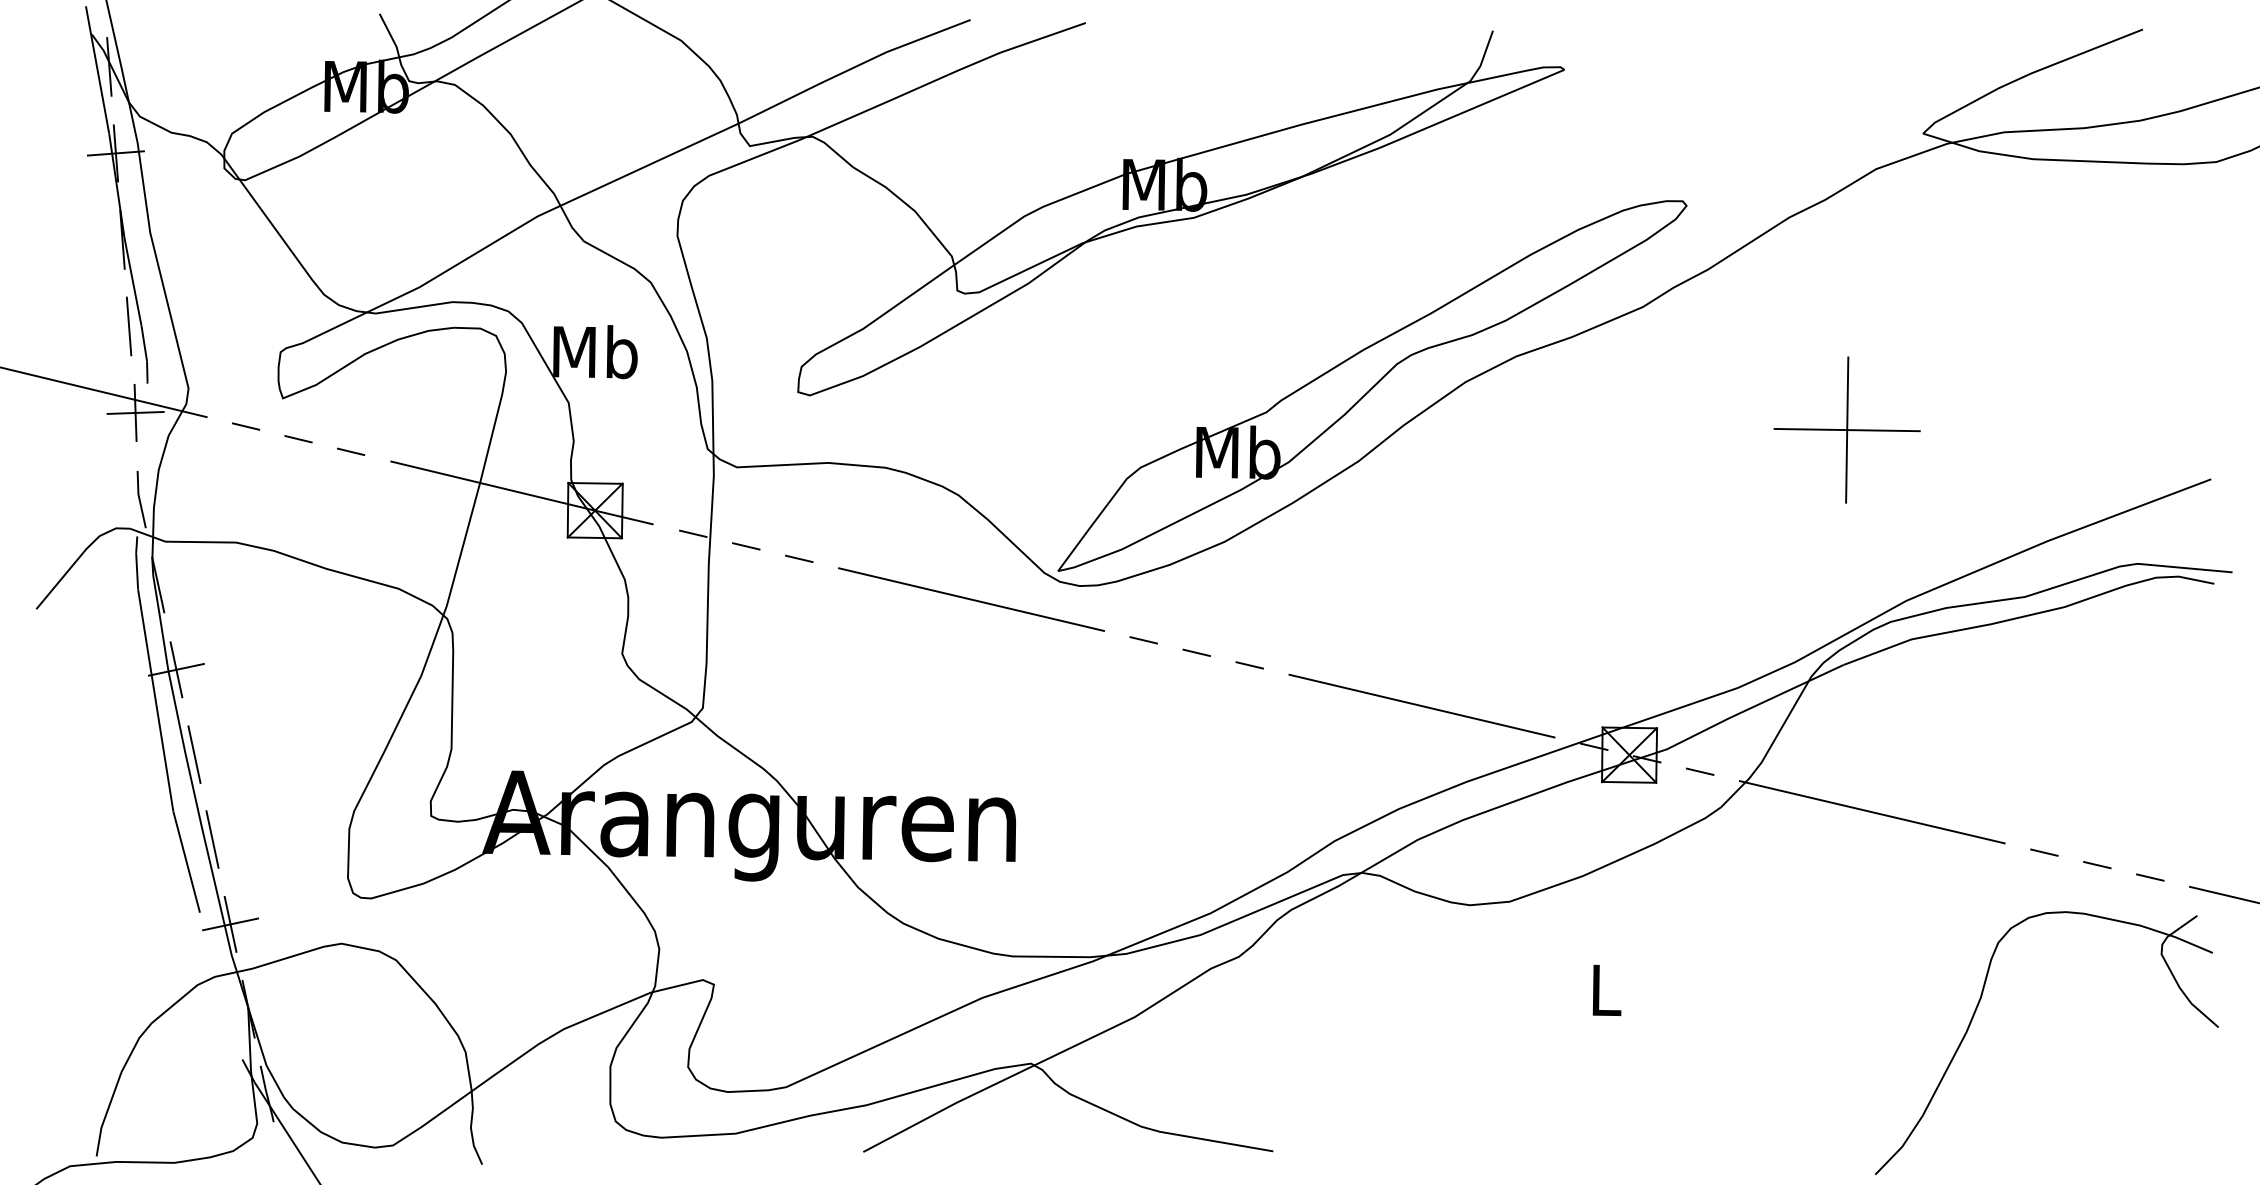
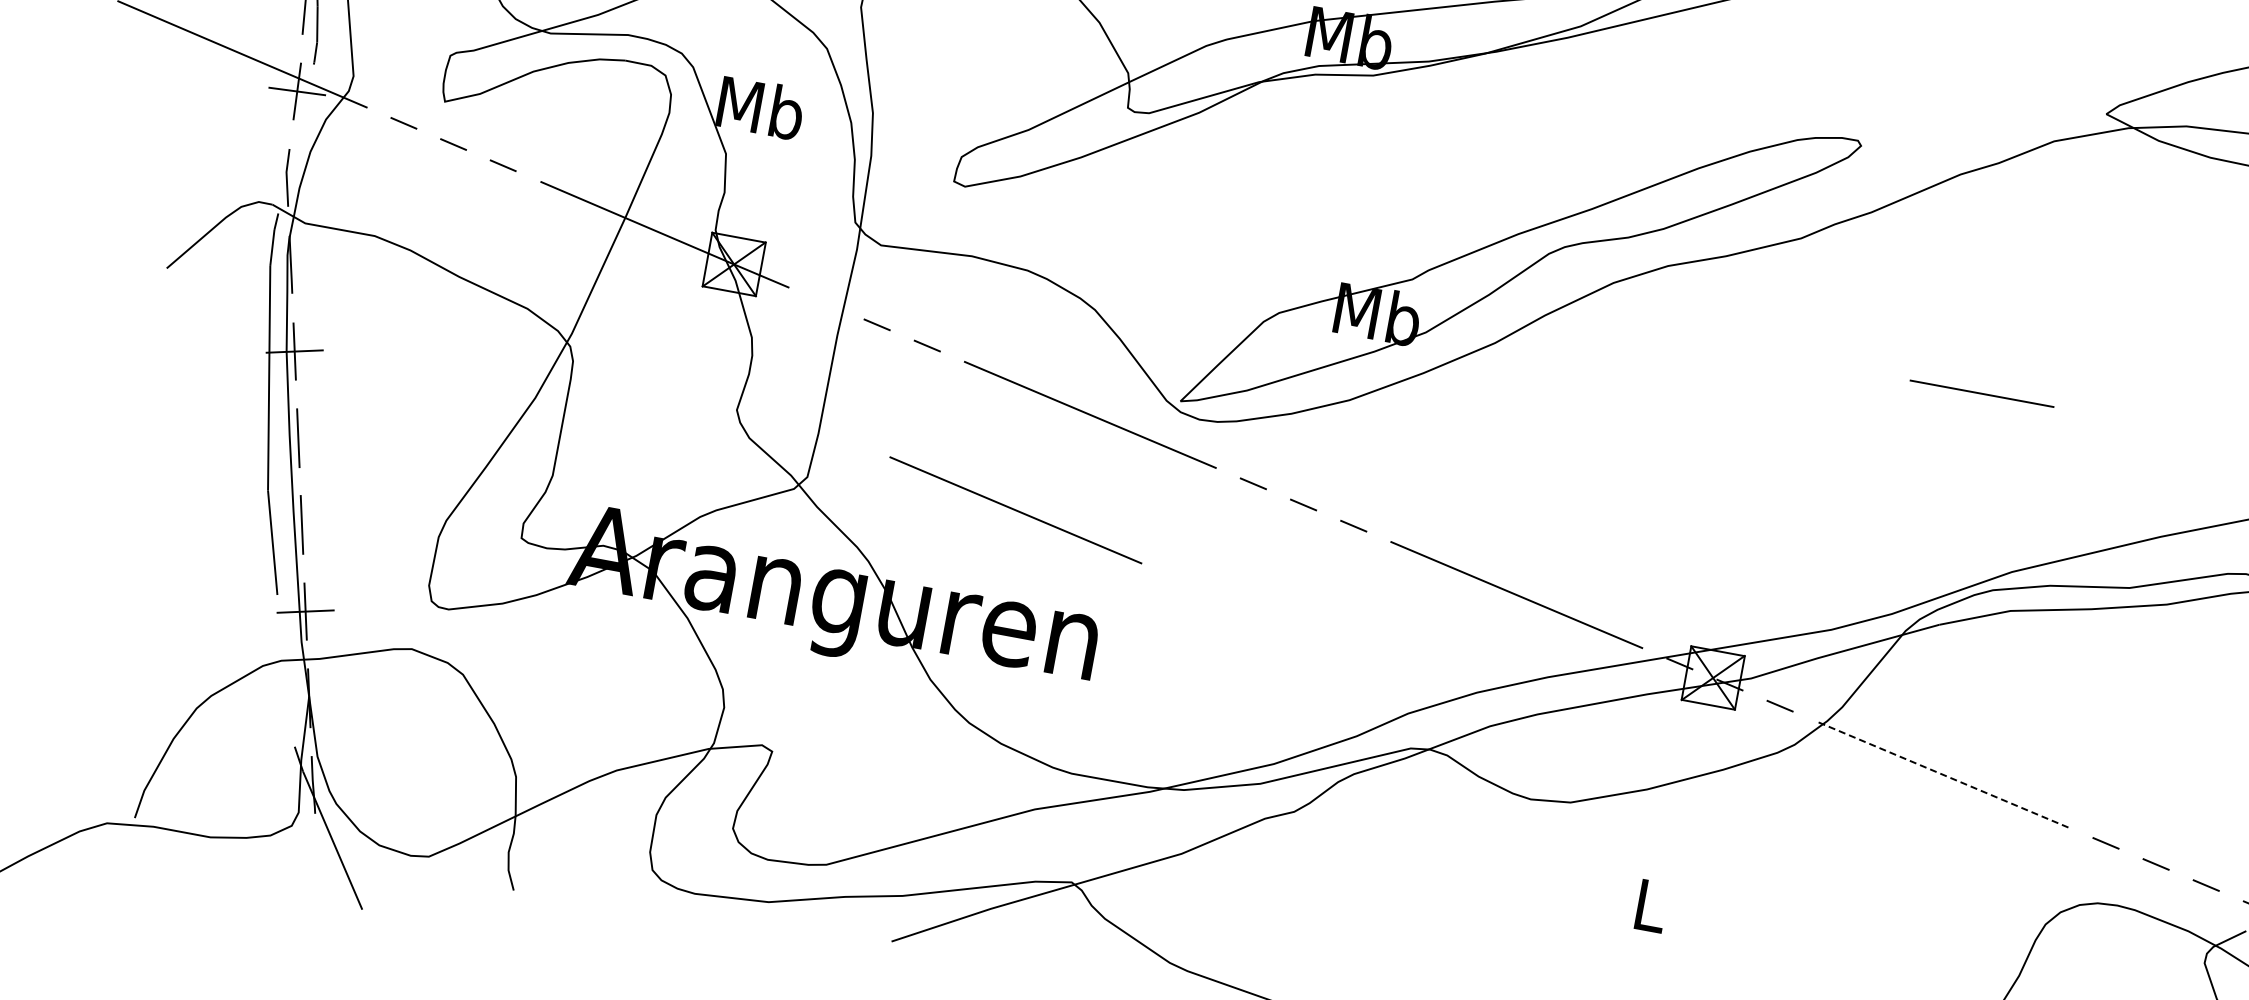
line: (1847, 429) -> (1982, 393), removed
line: (693, 533) -> (827, 303), removed
line: (913, 705) -> (1015, 509), added
line: (1872, 812) -> (1943, 775), solid -> dashed

